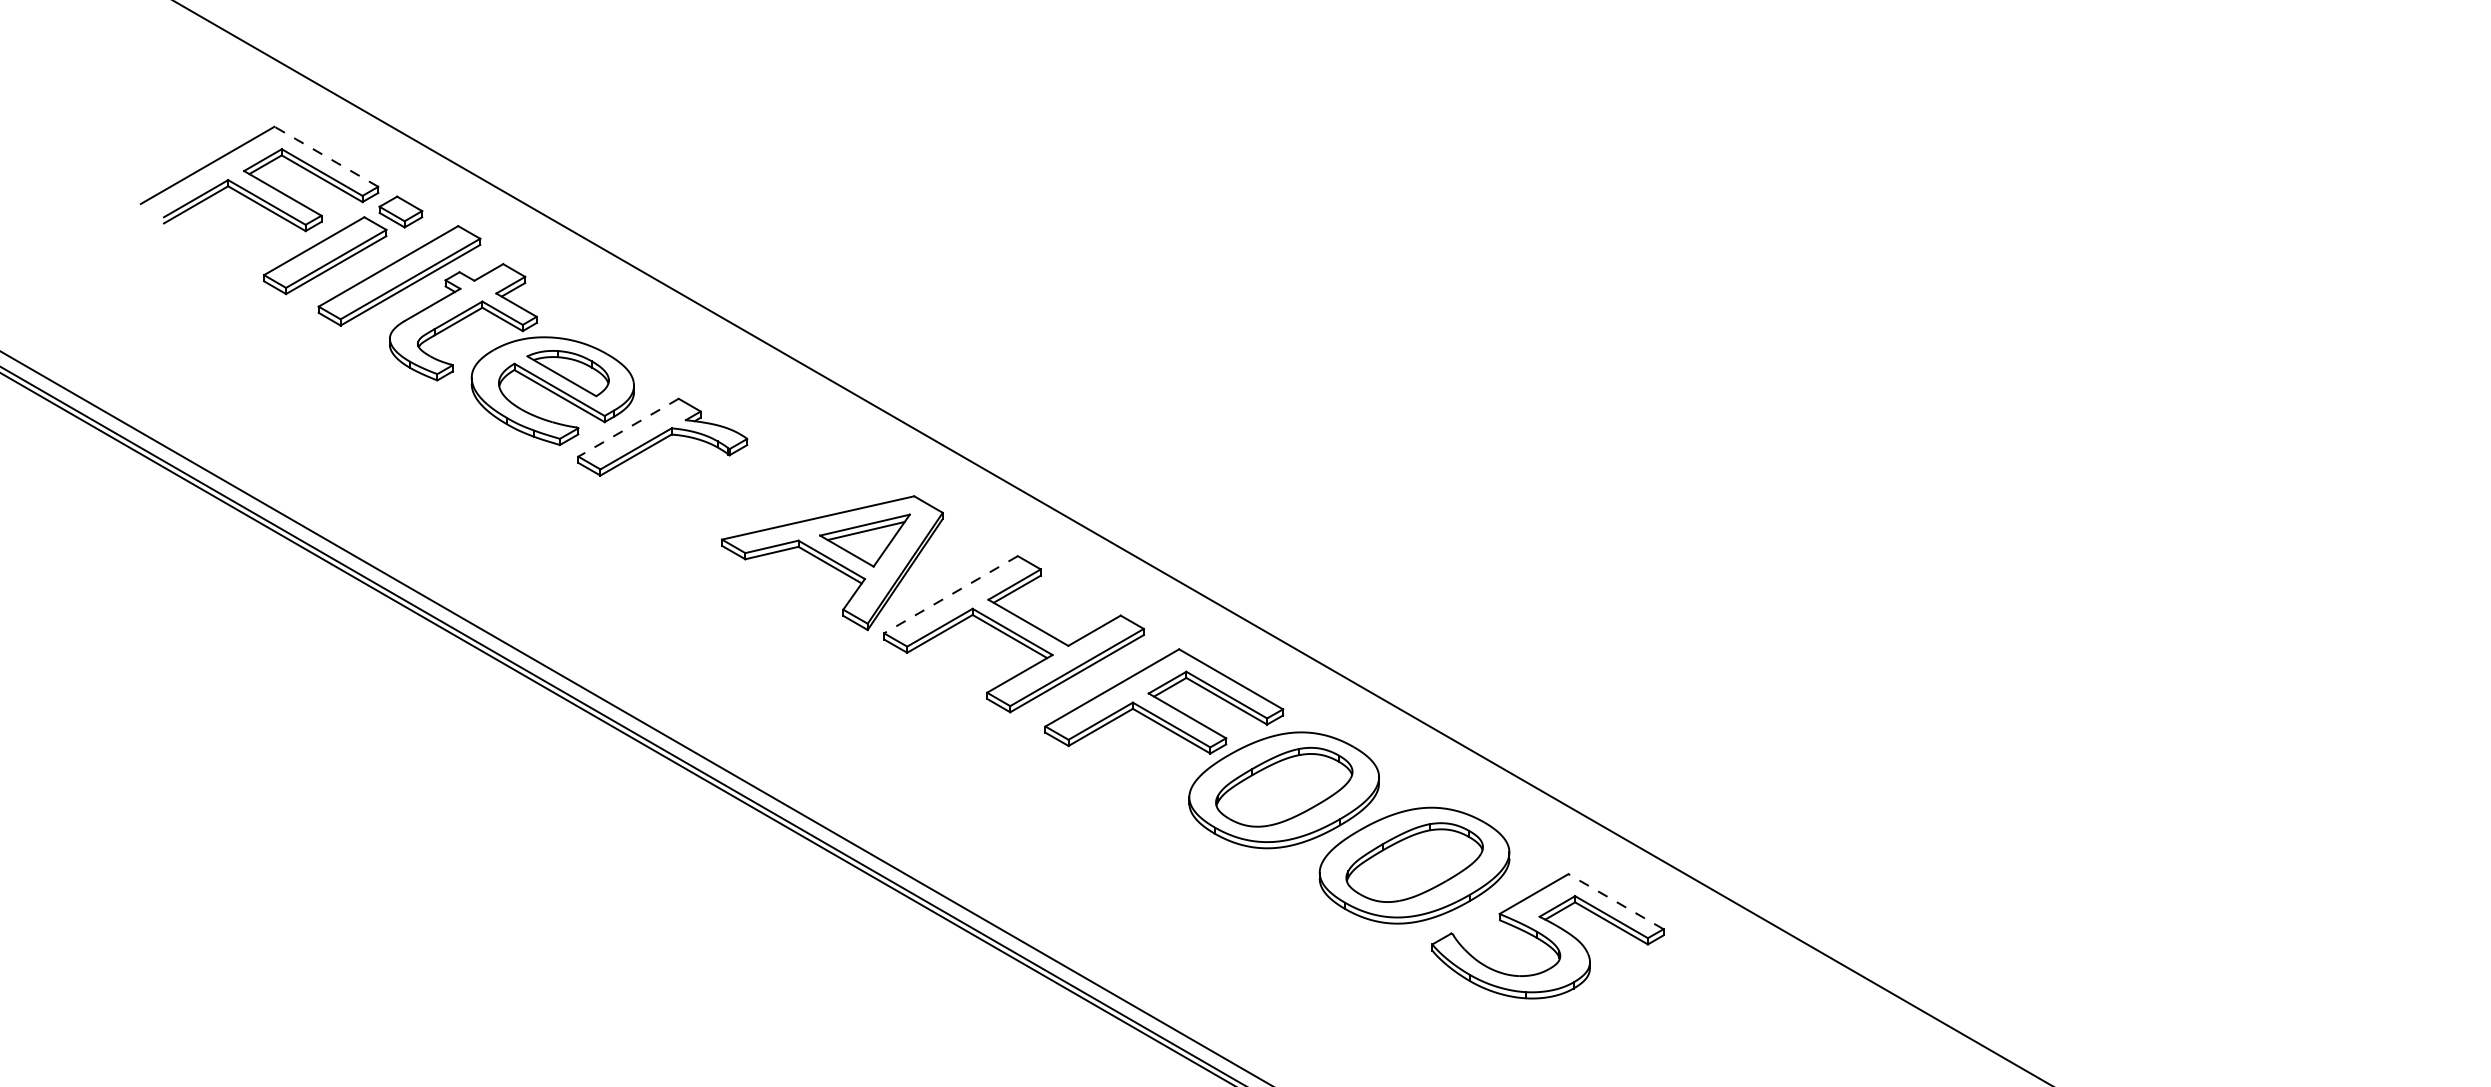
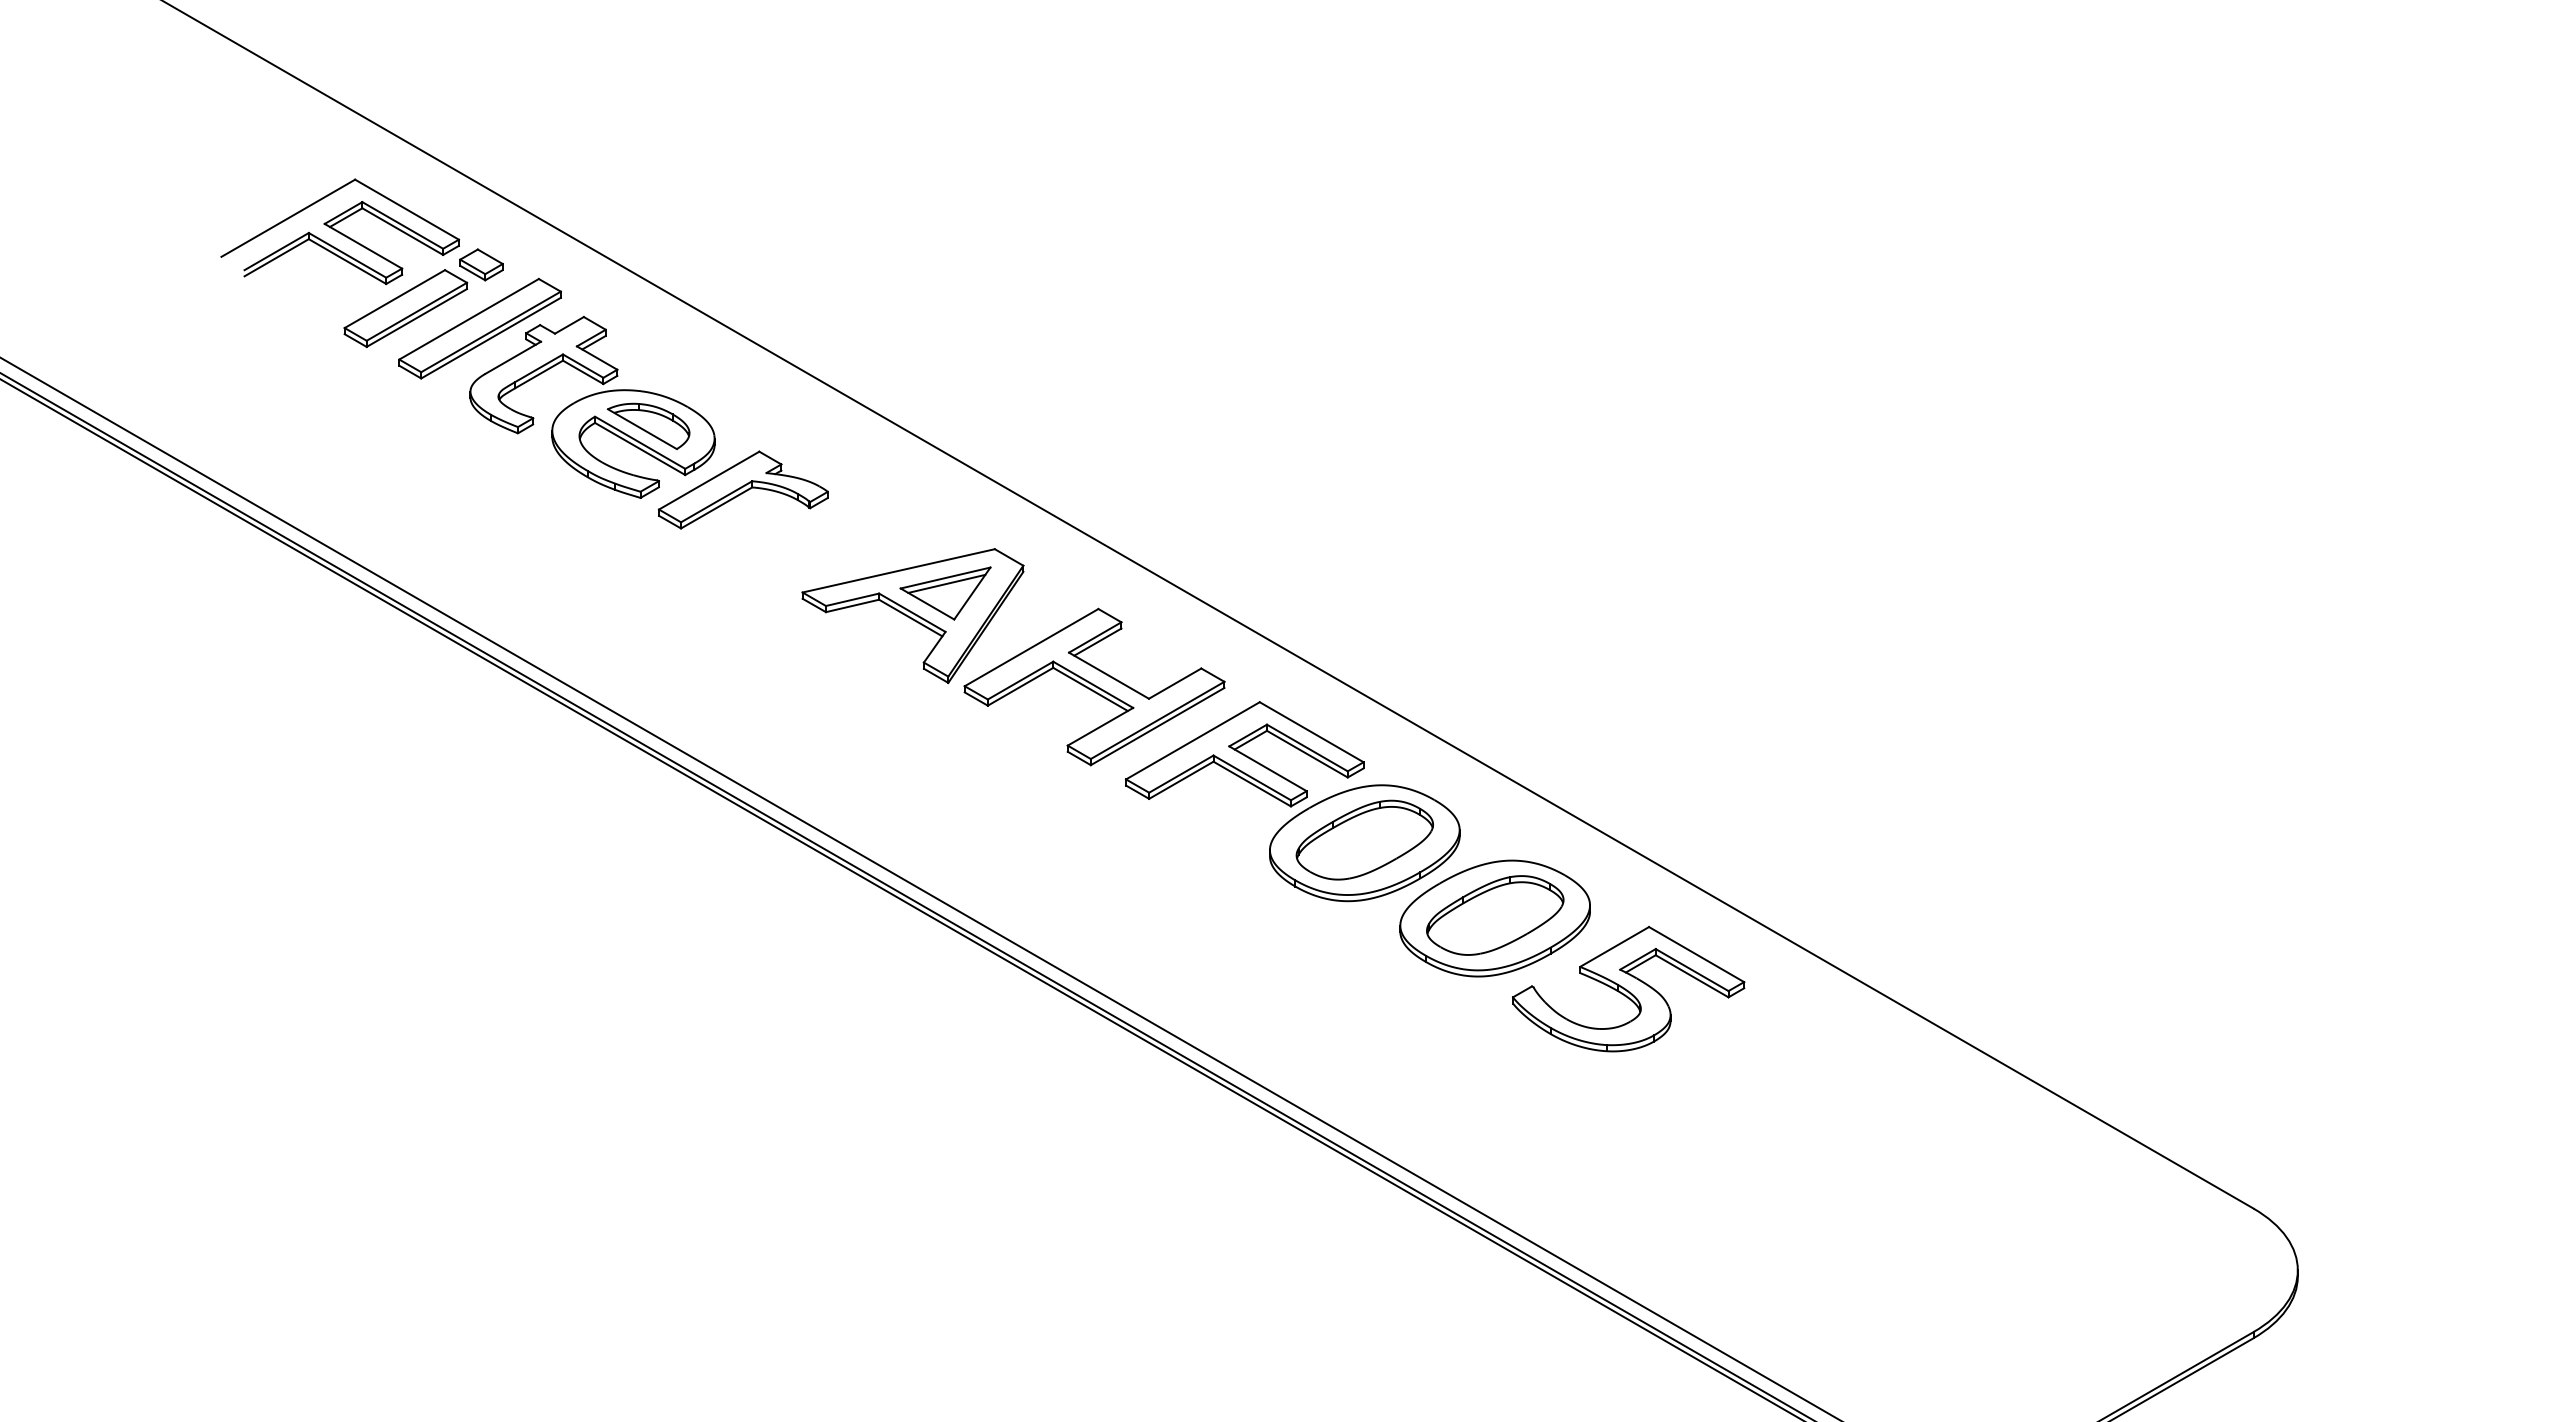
line: (326, 156) -> (407, 209), dashed -> solid
line: (628, 427) -> (709, 480), dashed -> solid
line: (950, 594) -> (1031, 647), dashed -> solid
line: (1615, 901) -> (1696, 954), dashed -> solid

